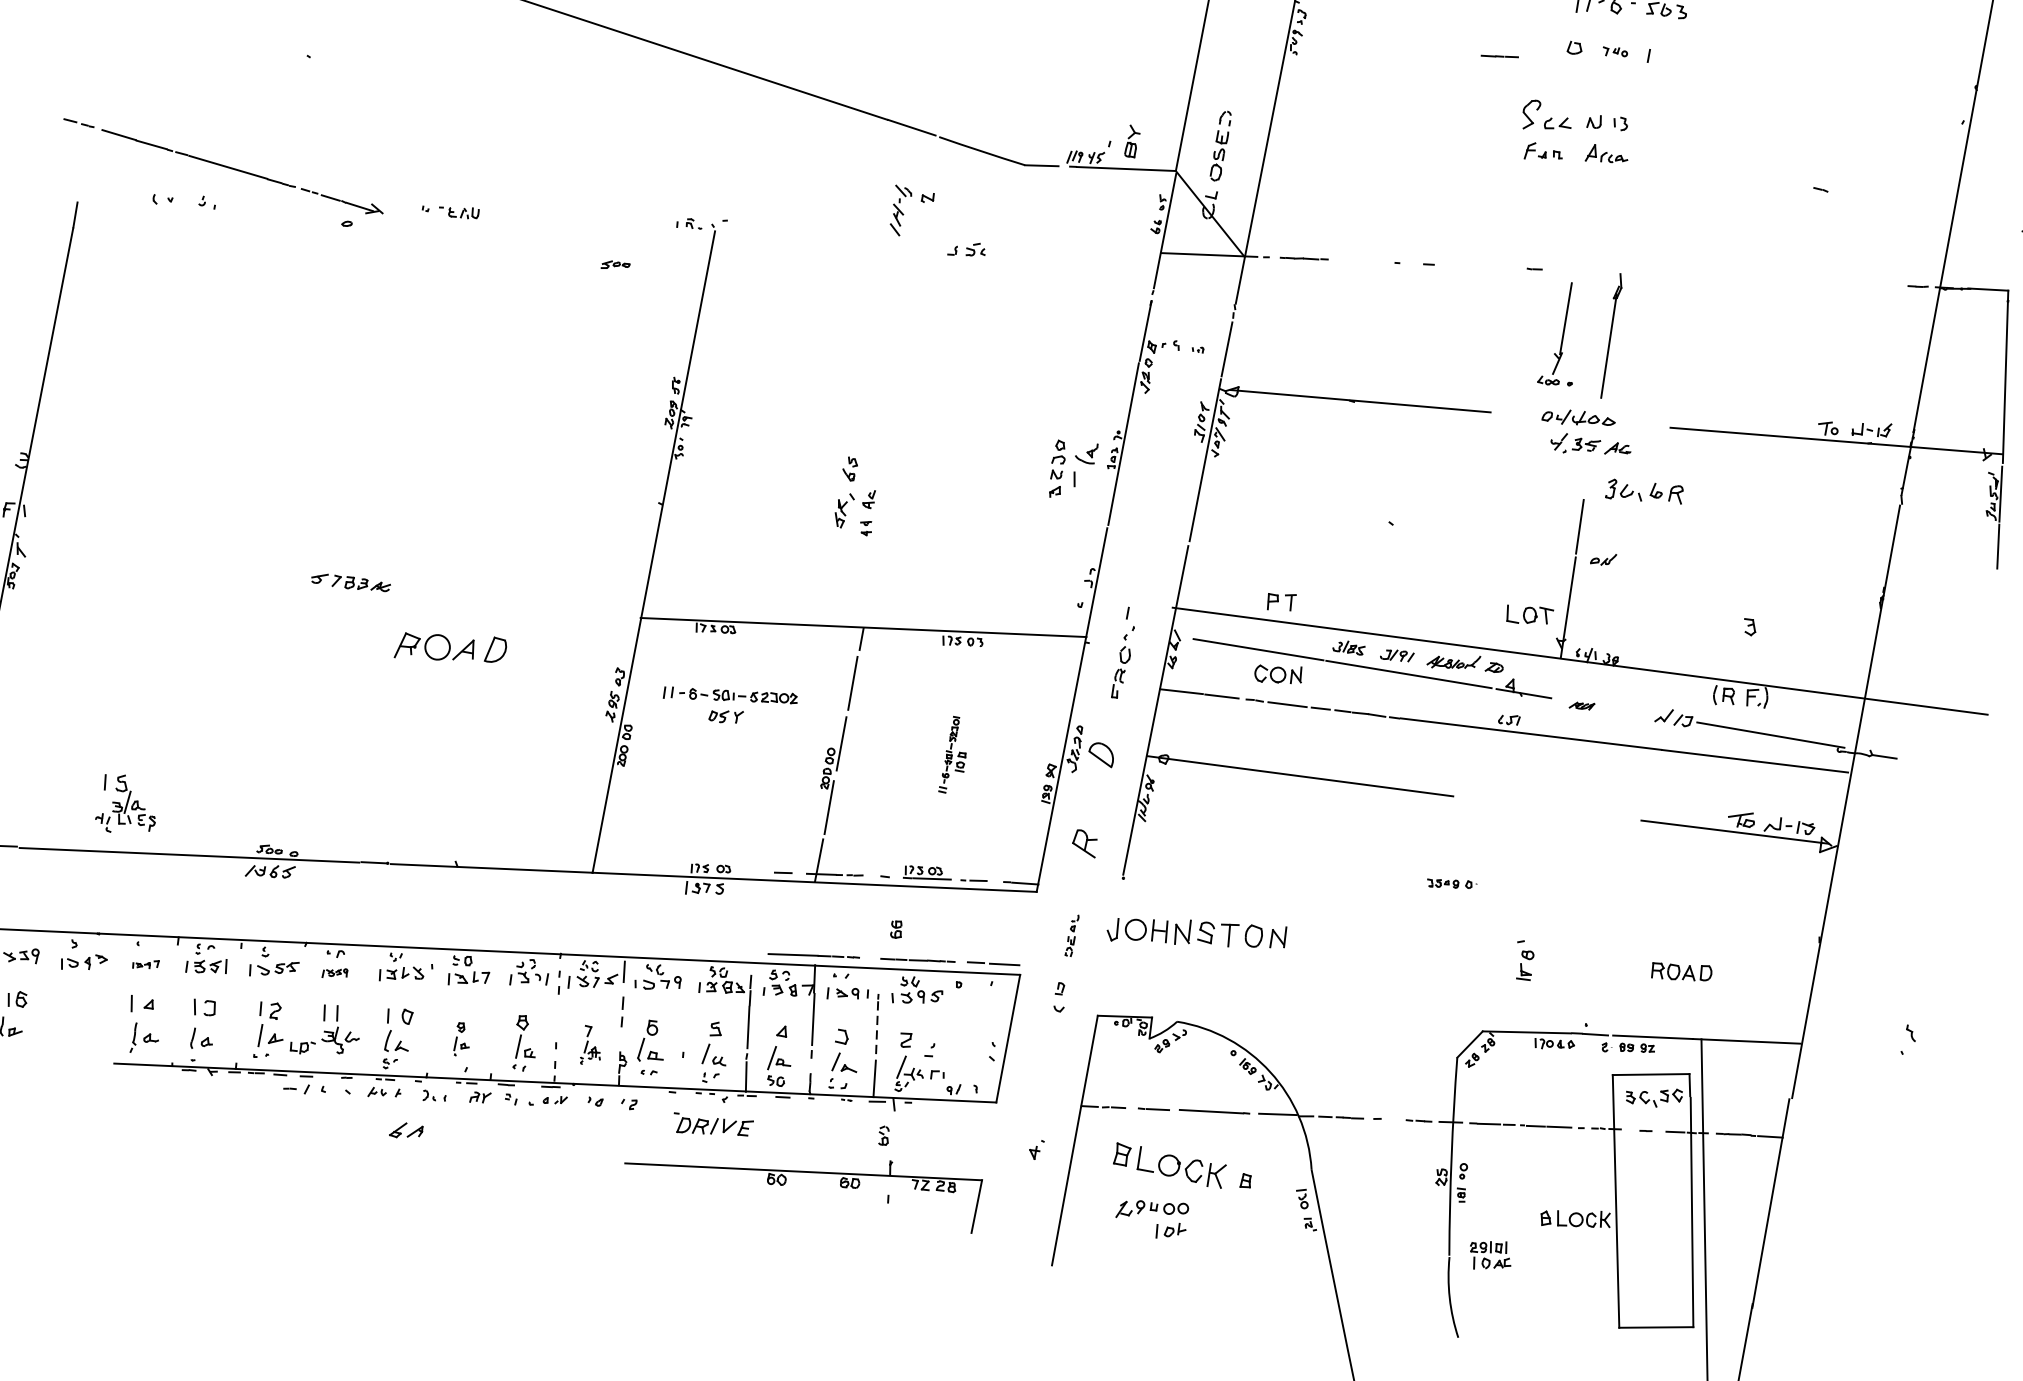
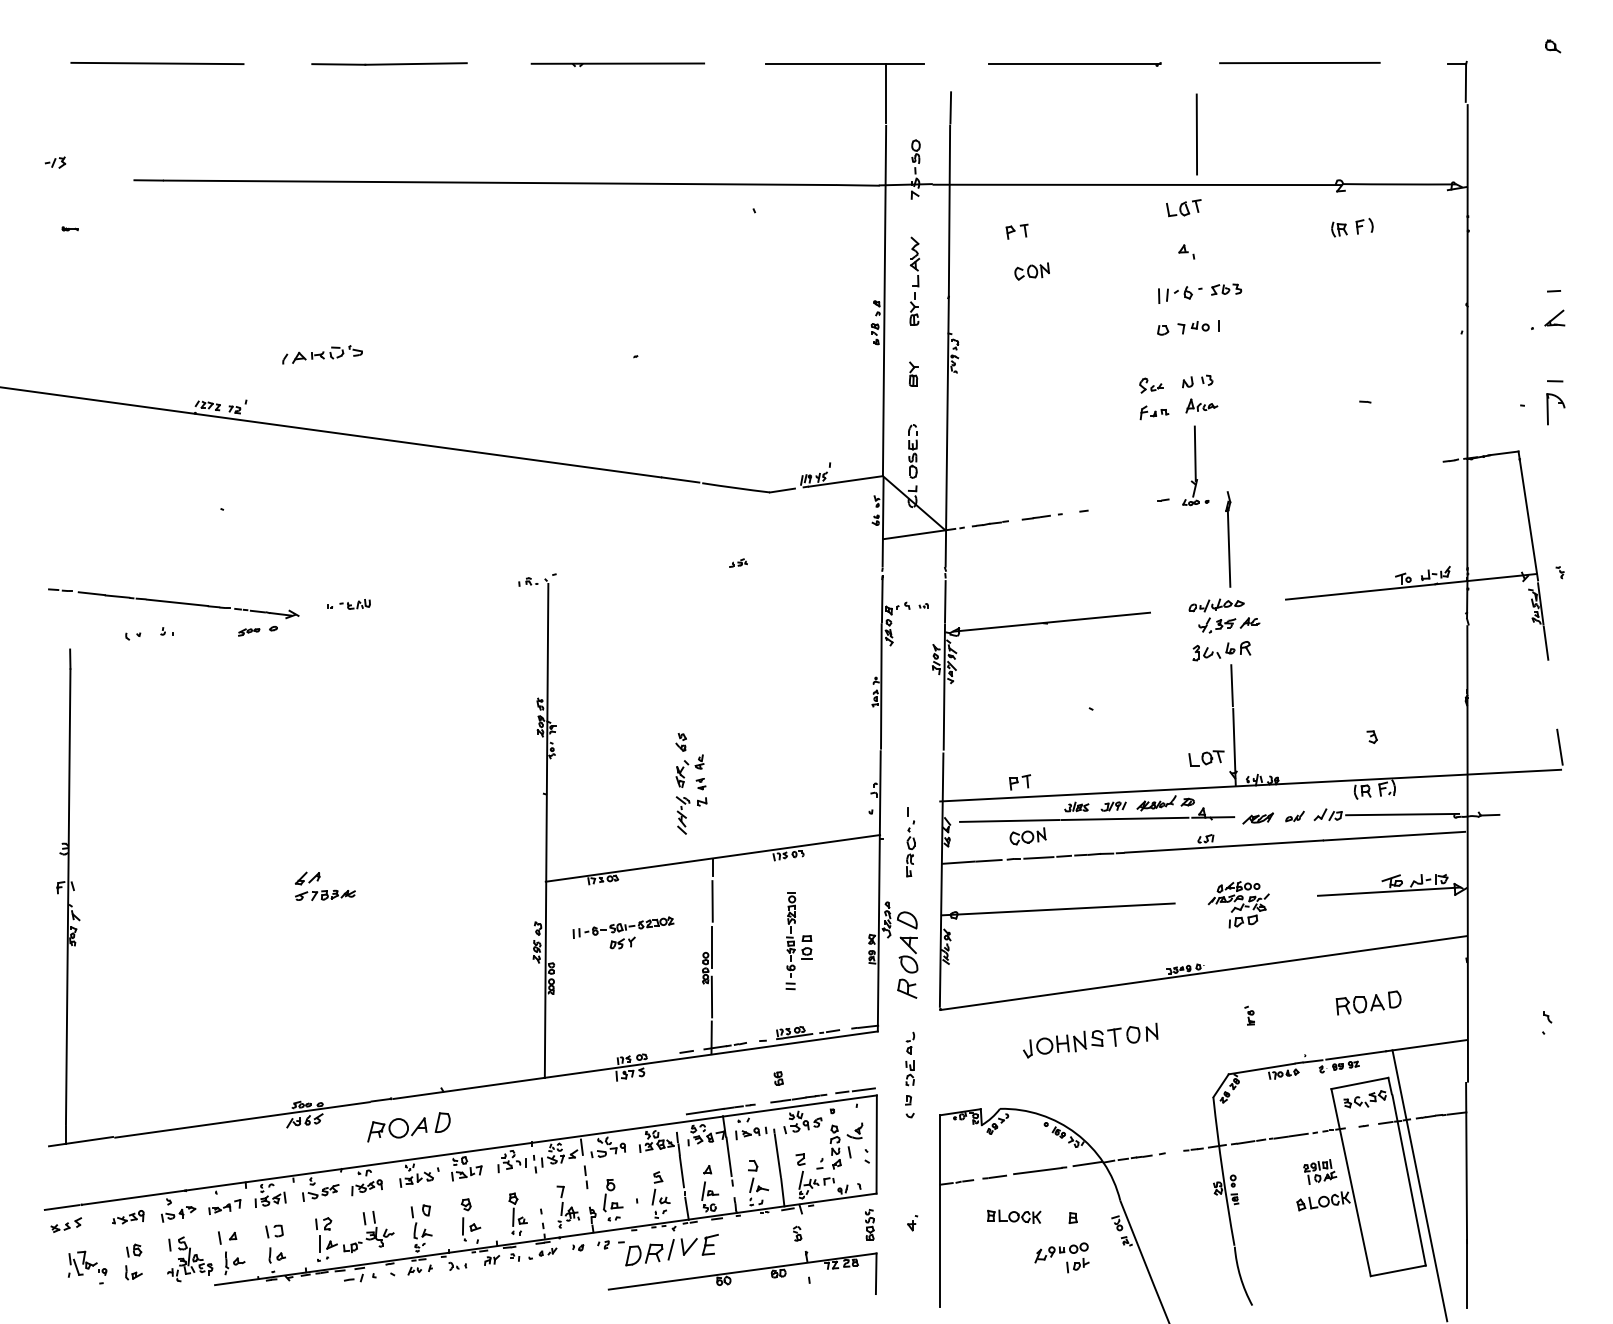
part: (1615, 51) -> (1193, 327), size x1.67
line: (1498, 56) -> (1035, 517), moved
part: (1546, 117) -> (1151, 385), size x0.62
part: (1132, 140) -> (913, 373), moved
part: (910, 212) -> (691, 815), moved
part: (967, 248) -> (738, 562), size x0.62
part: (616, 266) -> (249, 632), moved
part: (1563, 334) -> (1195, 465), moved
part: (1072, 469) -> (846, 1145), moved
part: (1644, 492) -> (1221, 651), moved
part: (1602, 559) -> (1294, 816), moved
part: (450, 648) -> (408, 1127), moved
line: (1991, 684) -> (1559, 746), added
part: (1581, 705) -> (1257, 818), size x1.67
part: (955, 755) -> (798, 941), size x1.67
part: (1094, 799) -> (908, 954), added
part: (128, 805) -> (190, 1259), moved
part: (1536, 812) -> (1238, 904), added
line: (1474, 894) -> (1203, 973), added
part: (1196, 933) -> (1090, 1040), moved
part: (1071, 934) -> (909, 1058), size x1.67
part: (1523, 959) -> (1249, 1015), size x0.62
part: (145, 963) -> (224, 1206), size x1.67
part: (1681, 971) -> (1368, 1002), size x1.43
part: (334, 972) -> (366, 1187), size x1.67
line: (876, 1030) -> (777, 1156), dashed -> solid
part: (462, 1039) -> (470, 1219), size x1.67
part: (591, 1045) -> (567, 1206), size x1.43
part: (712, 1125) -> (668, 1249), size x1.67
part: (406, 1131) -> (307, 878), moved
part: (979, 1140) -> (869, 1224), added
part: (1170, 1165) -> (1014, 1216), size x0.62
part: (1151, 1216) -> (1061, 1257), moved
part: (1491, 1254) -> (1320, 1171), moved

